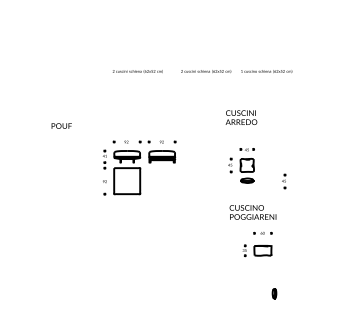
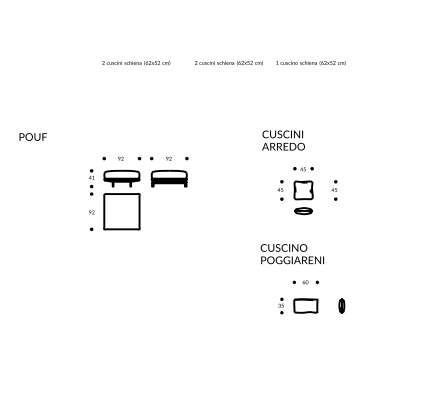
text: (241, 117) -> (283, 140), moved
part: (241, 165) -> (295, 190), moved
part: (284, 181) -> (335, 190), moved
part: (274, 293) -> (341, 305), moved

